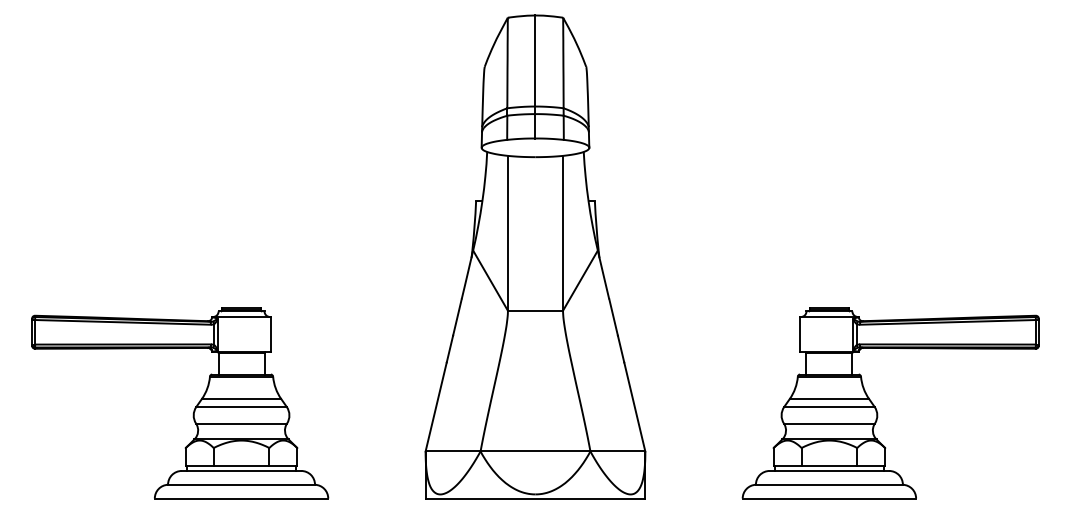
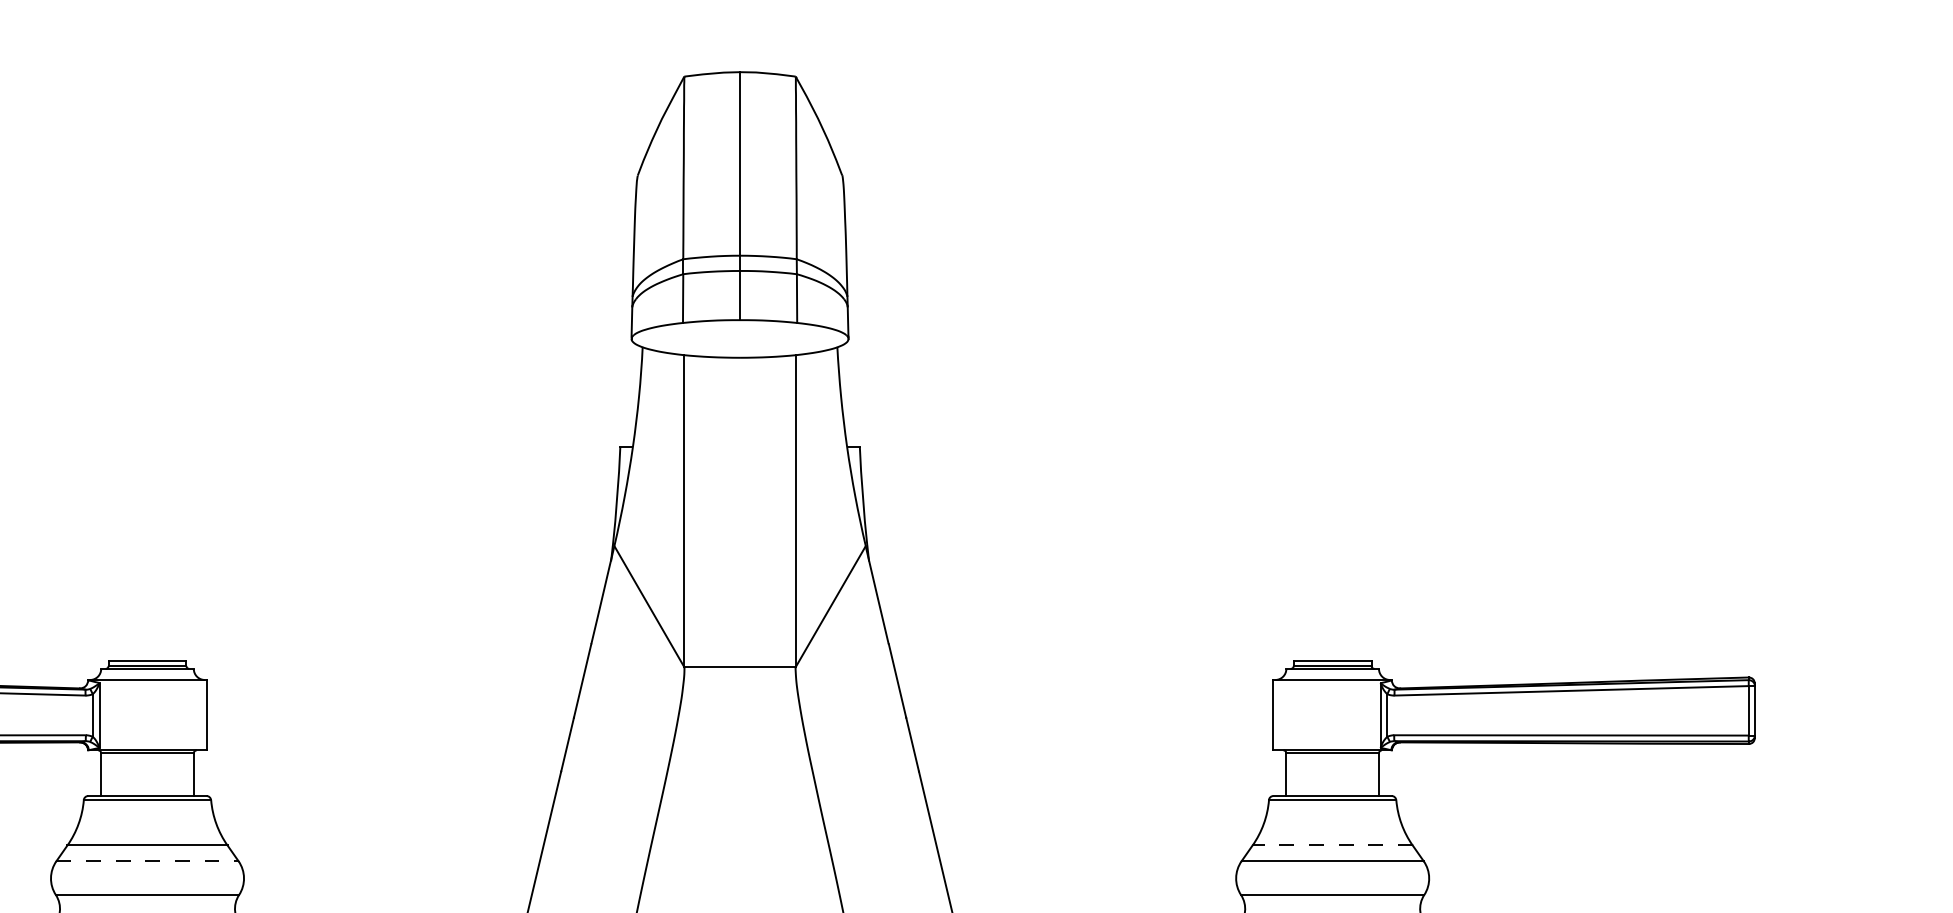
line: (829, 399) -> (1332, 846), solid -> dashed
line: (242, 406) -> (149, 860), solid -> dashed

